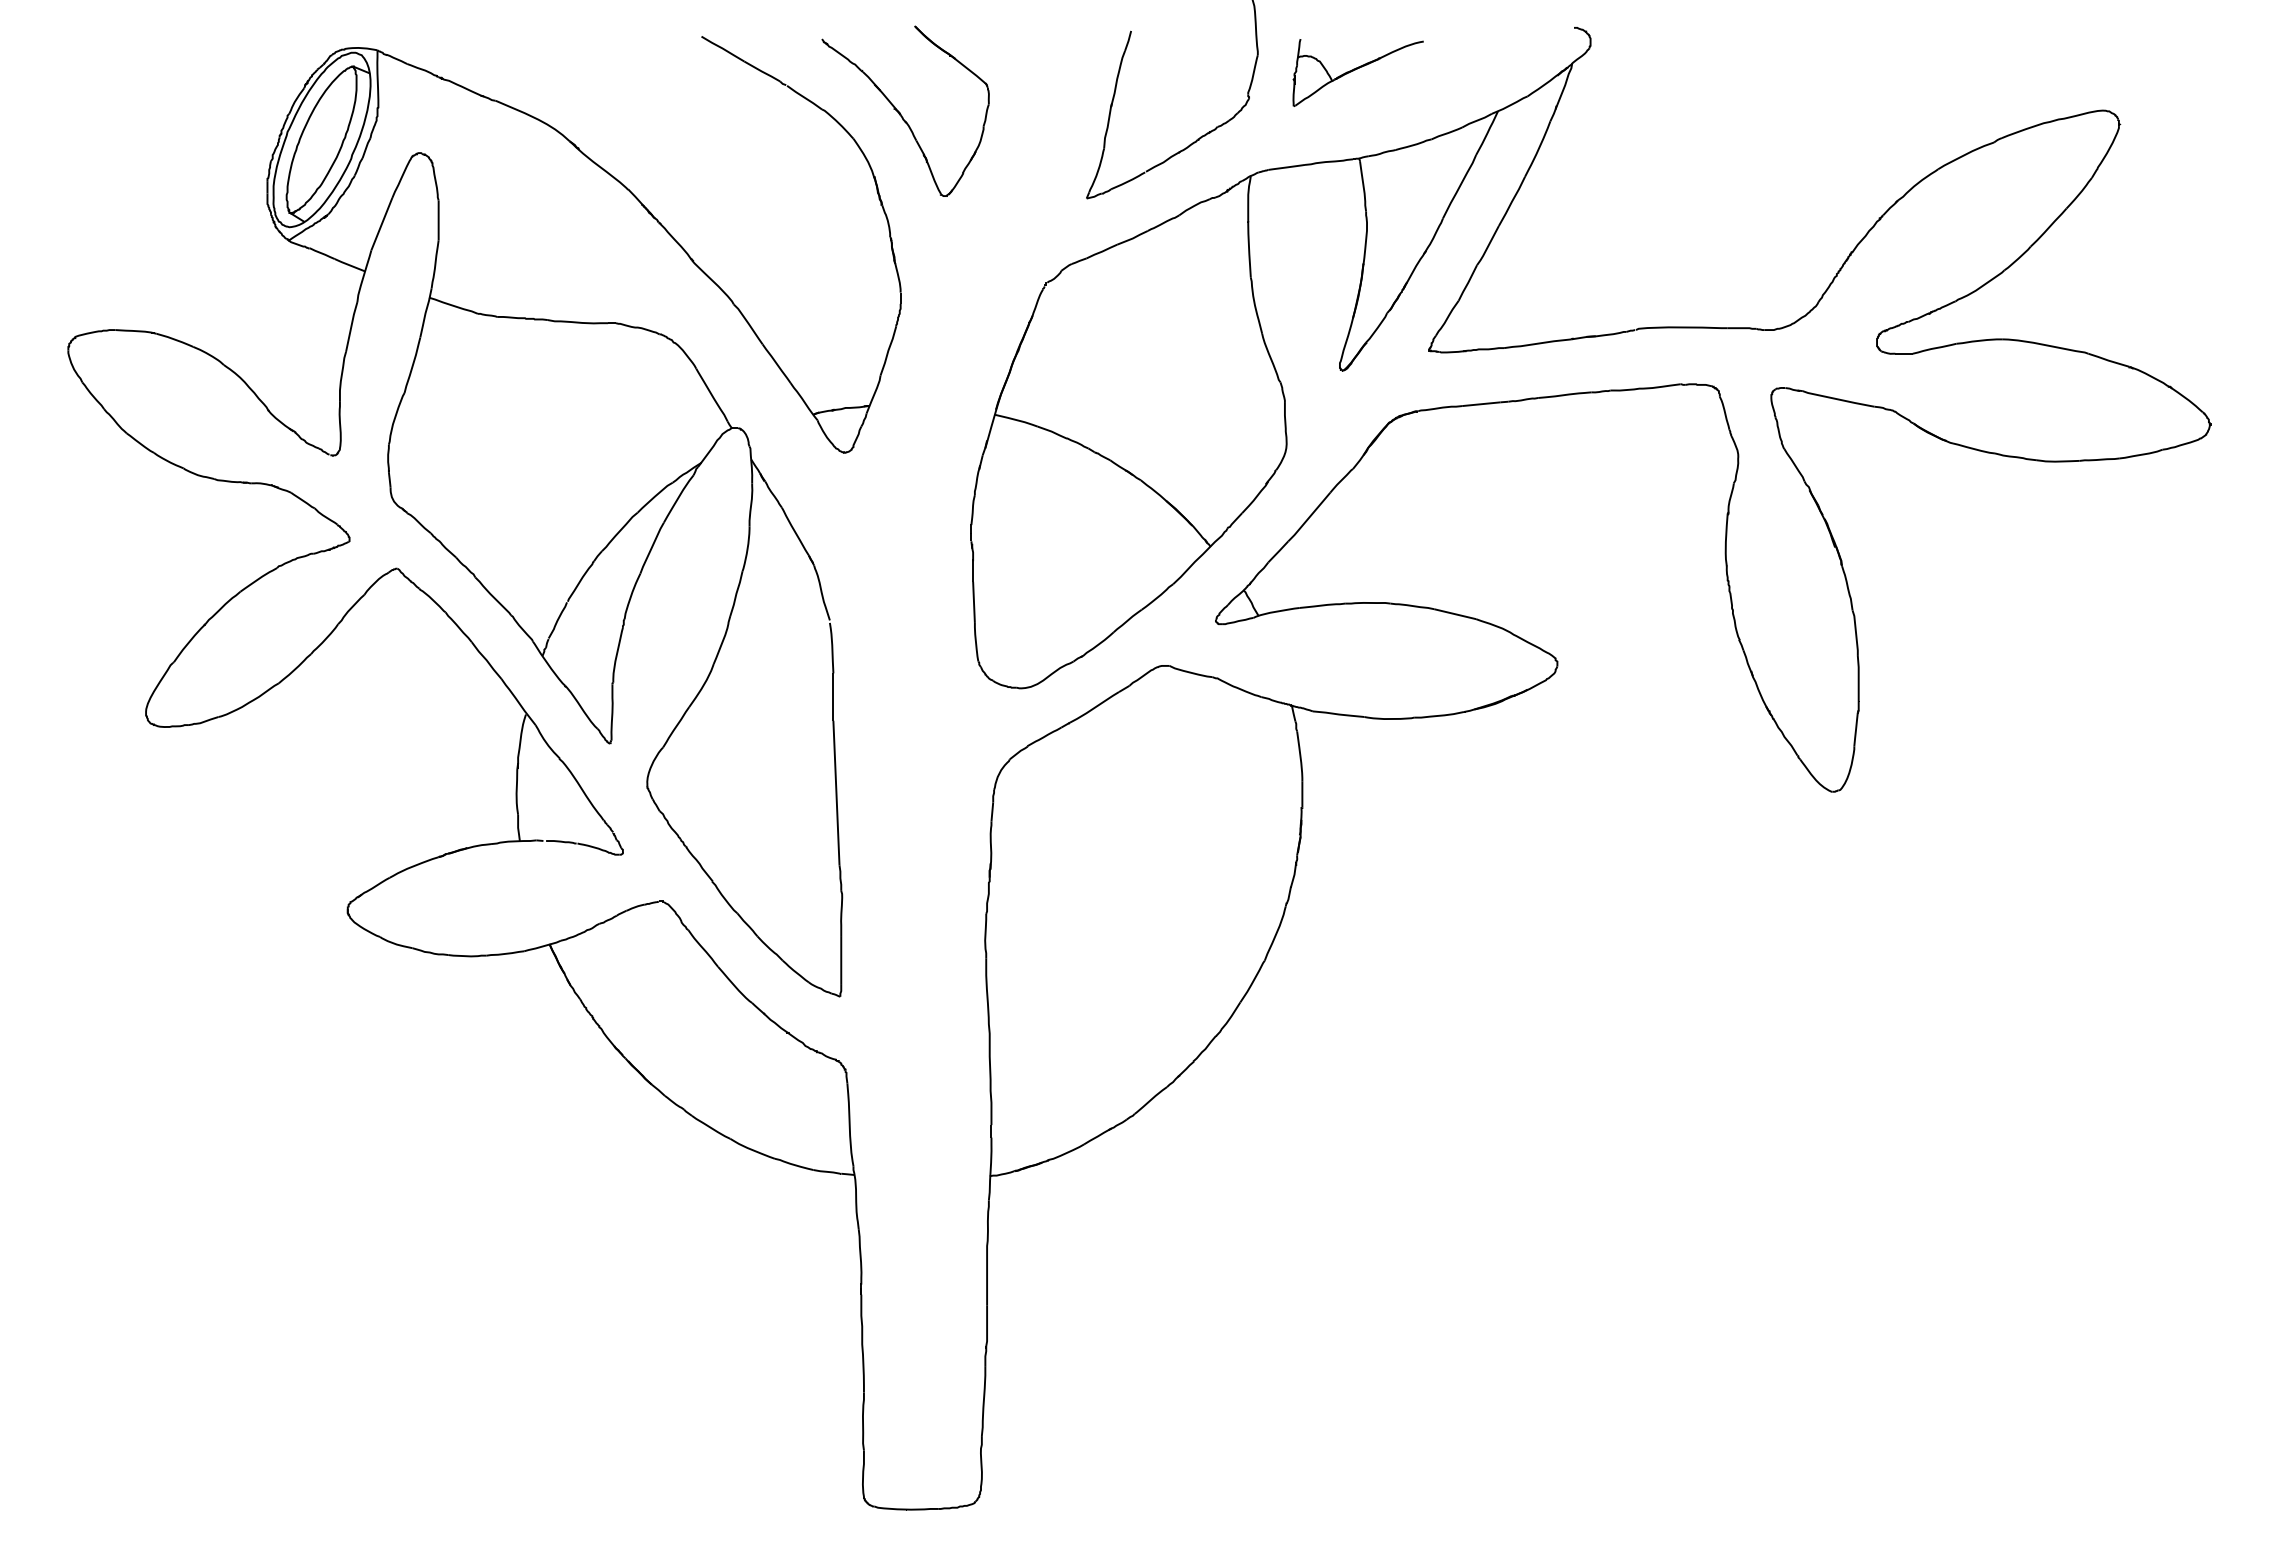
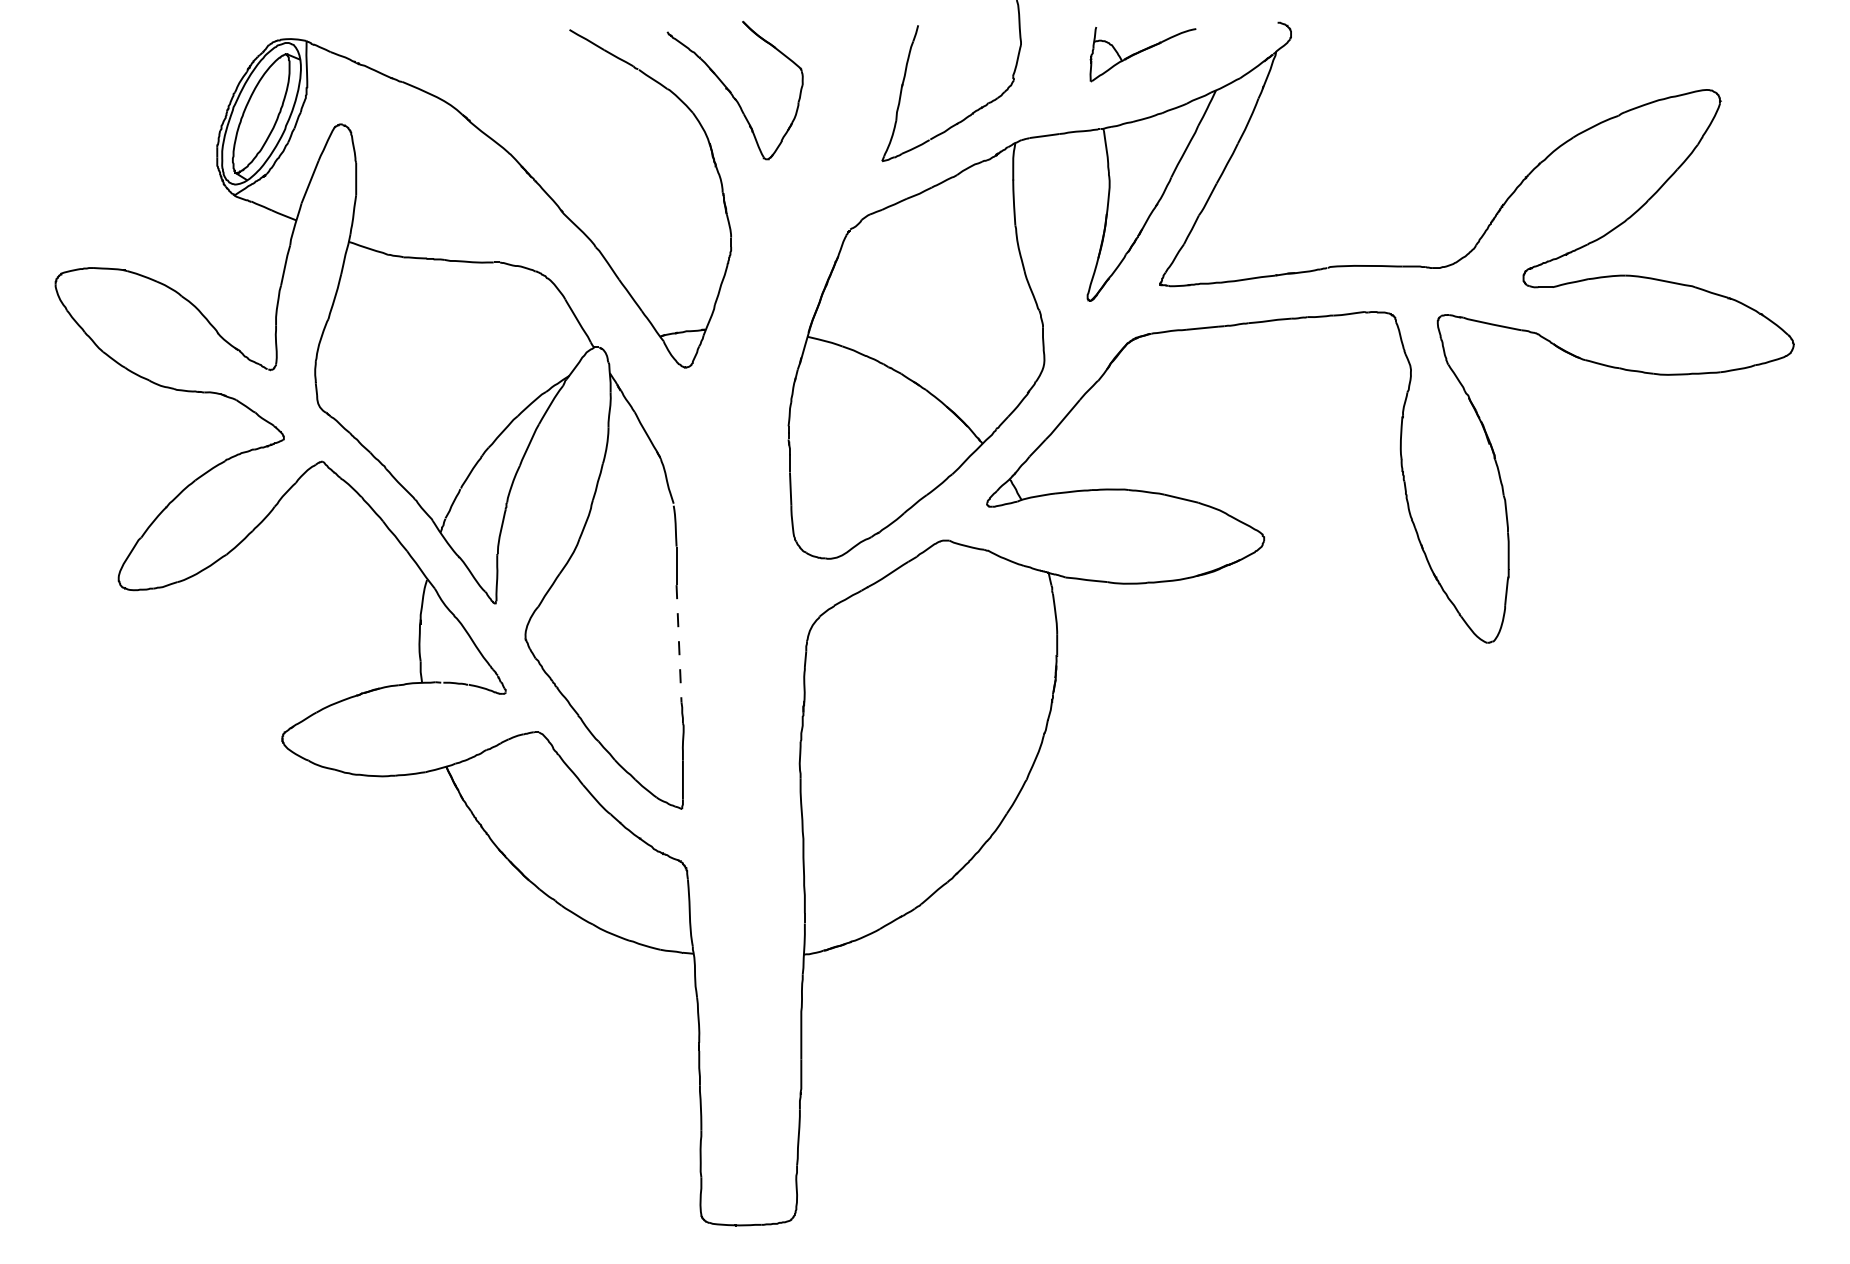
part: (1357, 72) -> (1142, 54), moved
line: (836, 793) -> (679, 644), solid -> dashed

